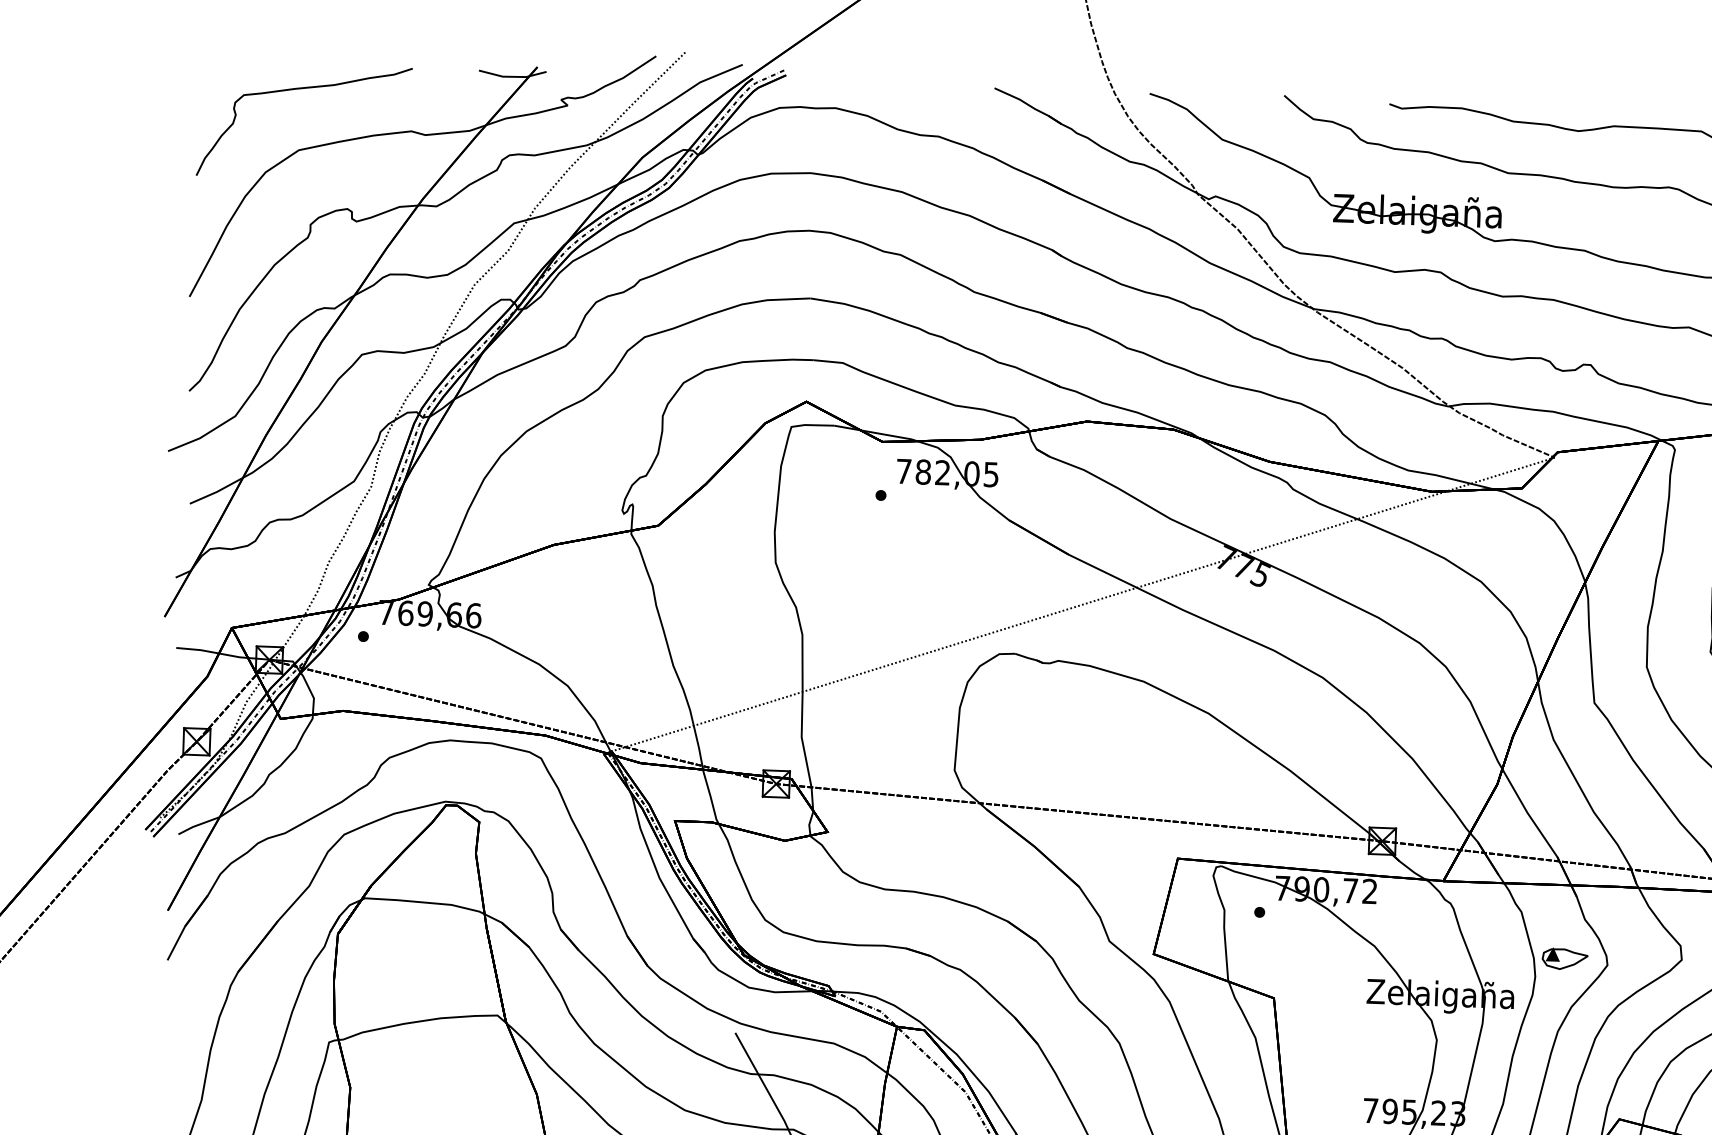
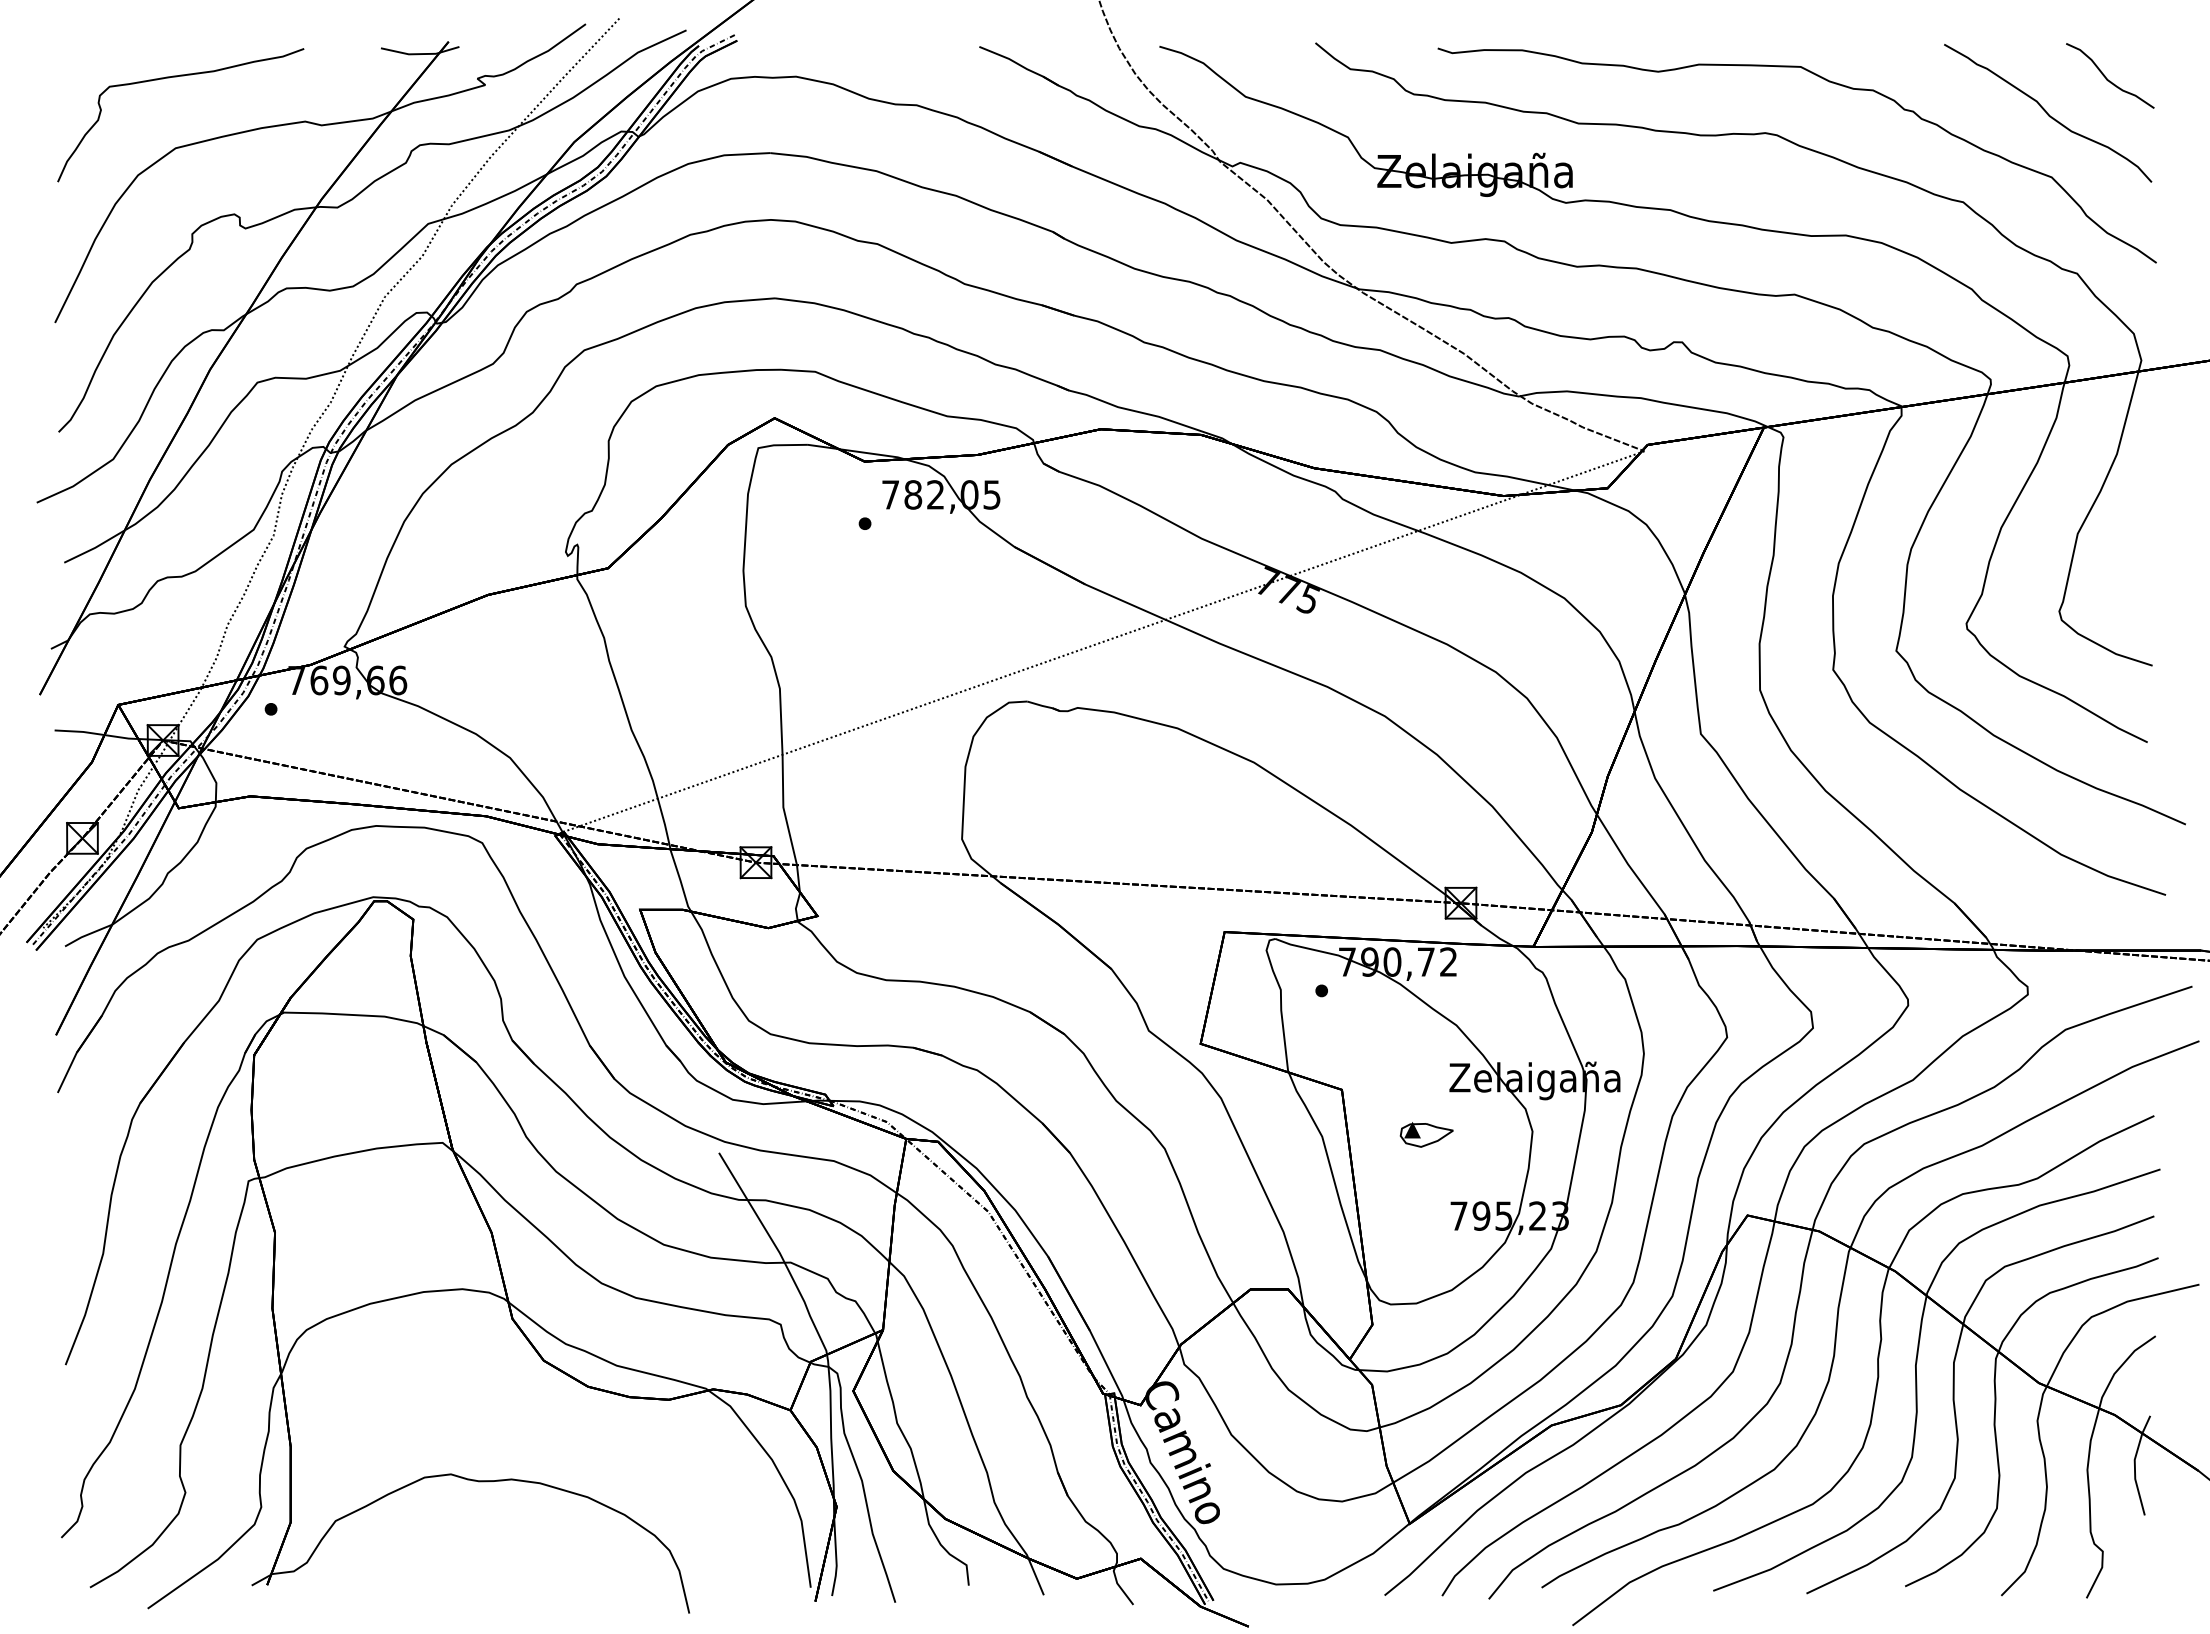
part: (1564, 958) -> (1426, 1134), moved

